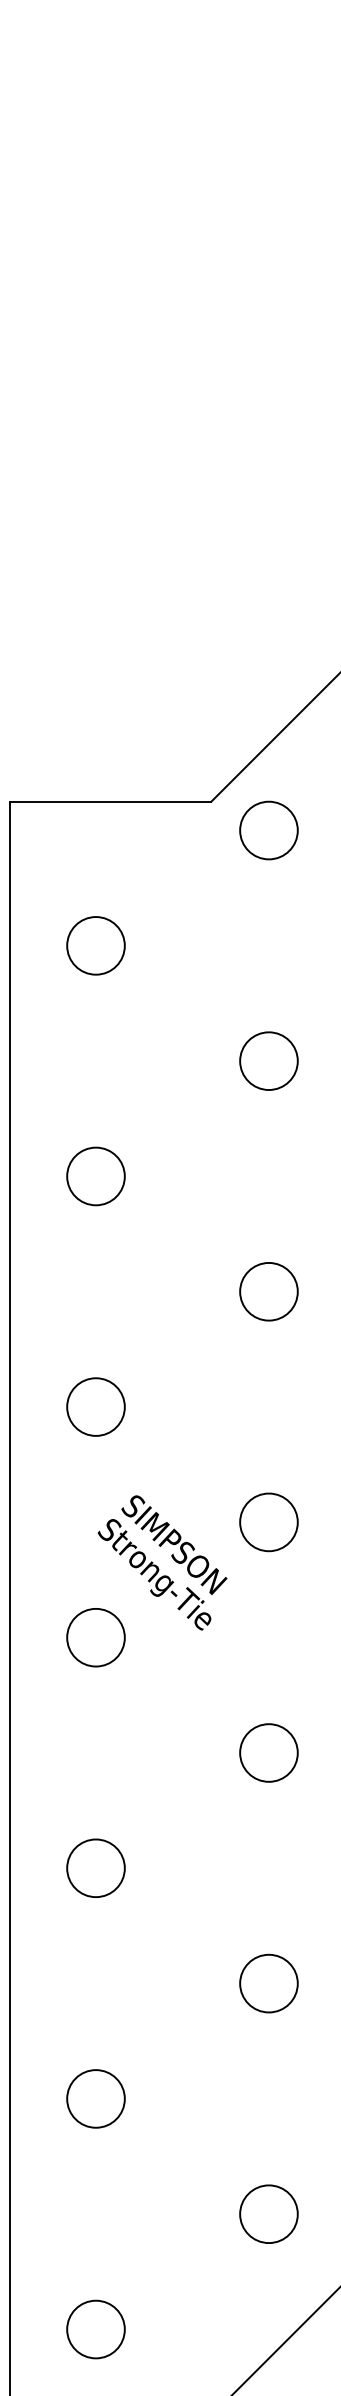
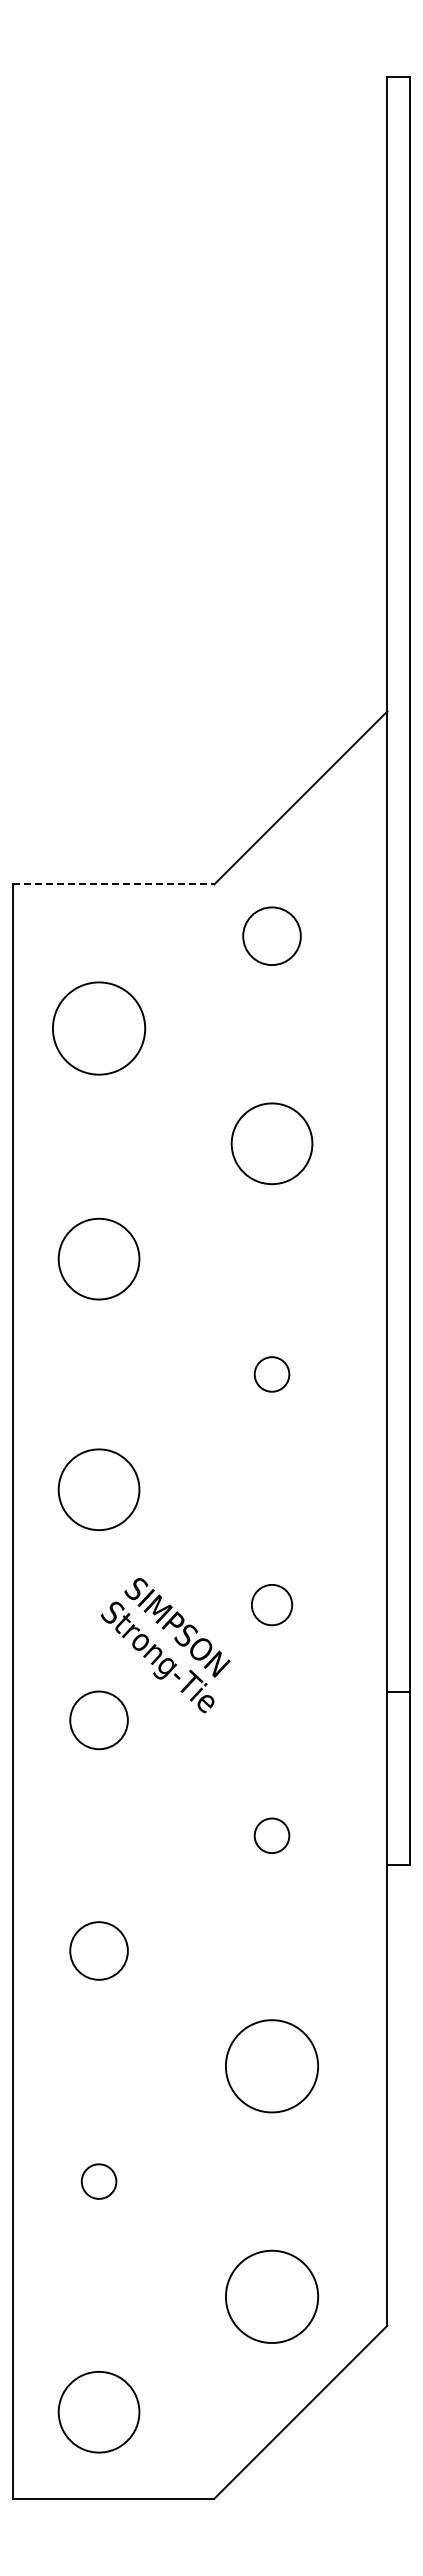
line: (110, 801) -> (113, 884), solid -> dashed
circle: (268, 829) -> (271, 935), moved
circle: (95, 945) -> (98, 1028), size x1.6
circle: (268, 1060) -> (271, 1143), size x1.4
circle: (95, 1175) -> (98, 1258), size x1.4
circle: (268, 1291) -> (271, 1374), size x0.6
circle: (95, 1406) -> (98, 1489), size x1.4
circle: (268, 1521) -> (271, 1604), size x0.7
circle: (268, 1752) -> (271, 1835), size x0.6
circle: (268, 1983) -> (271, 2066), size x1.6
circle: (95, 2098) -> (98, 2181), size x0.6
circle: (268, 2213) -> (271, 2296), size x1.6
circle: (95, 2329) -> (98, 2412), size x1.4

